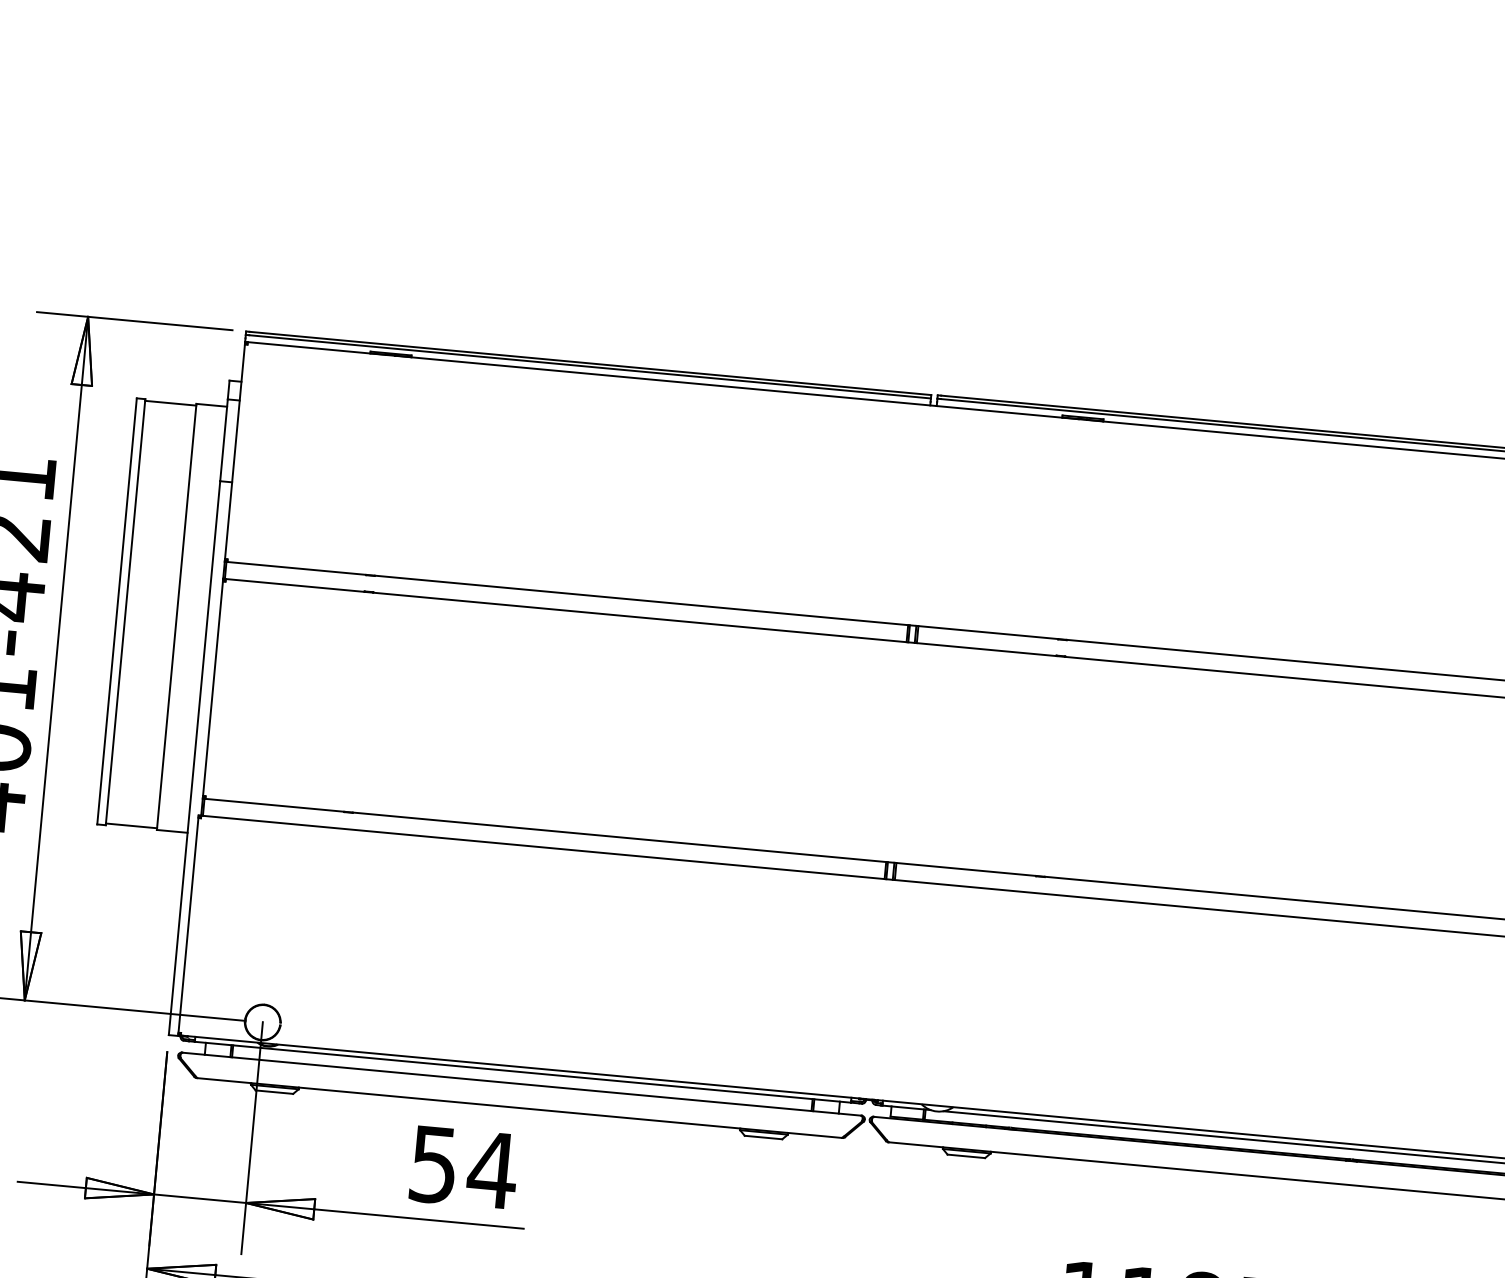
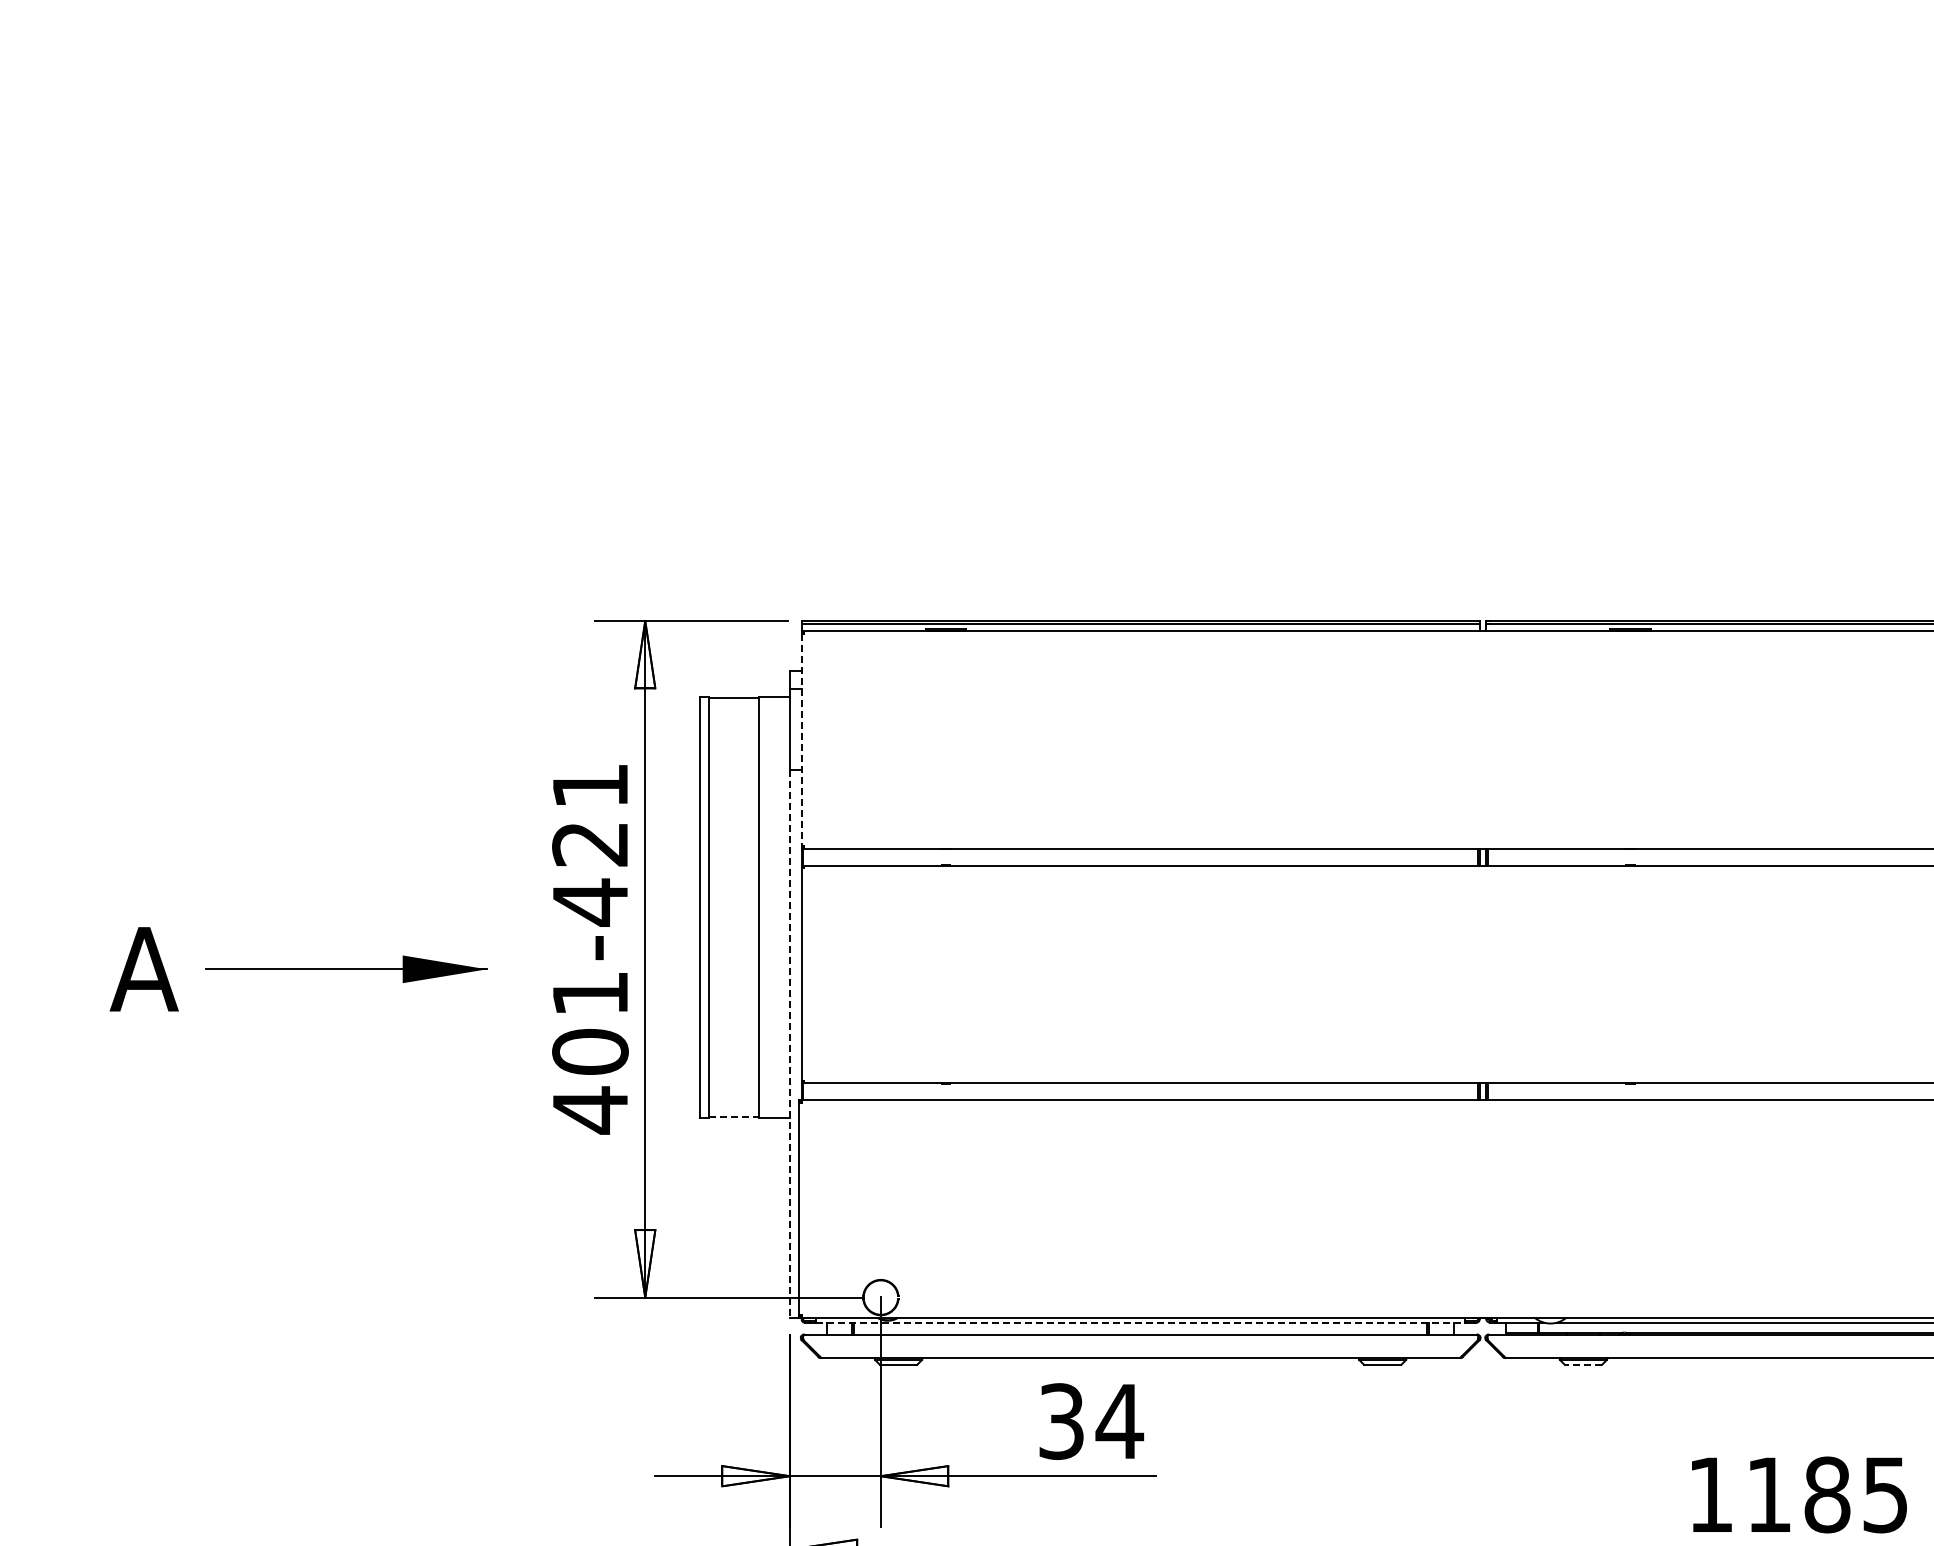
line: (234, 452) -> (801, 740), solid -> dashed
line: (194, 758) -> (789, 1044), solid -> dashed
line: (131, 825) -> (734, 1116), solid -> dashed
line: (522, 1072) -> (1140, 1322), solid -> dashed
line: (966, 1155) -> (1583, 1364), solid -> dashed
text: (433, 1164) -> (1061, 1421), 54 -> 34

